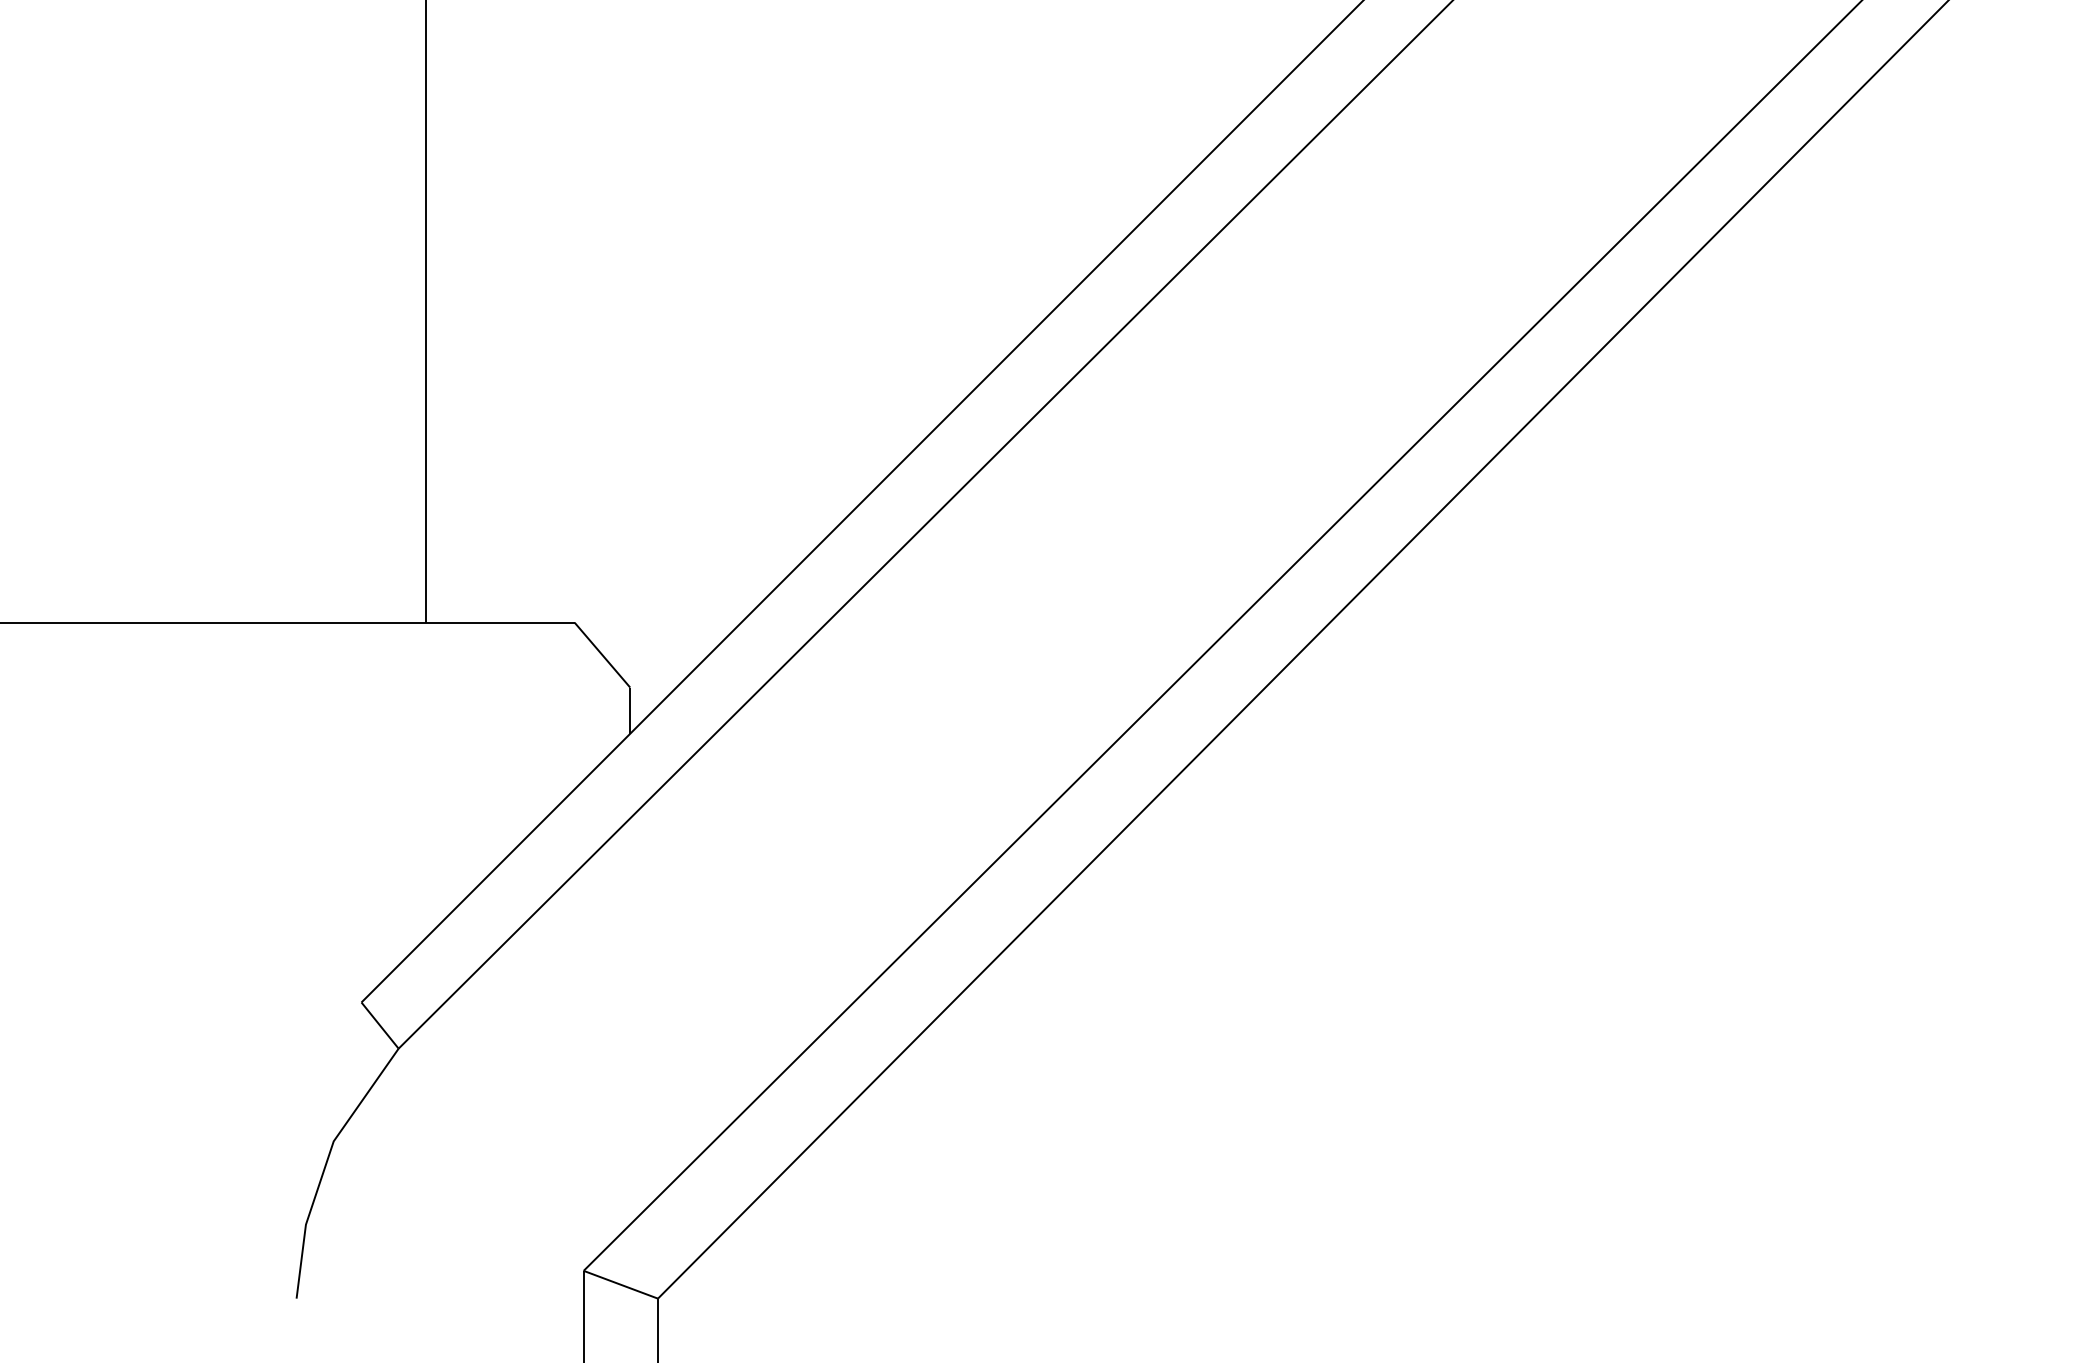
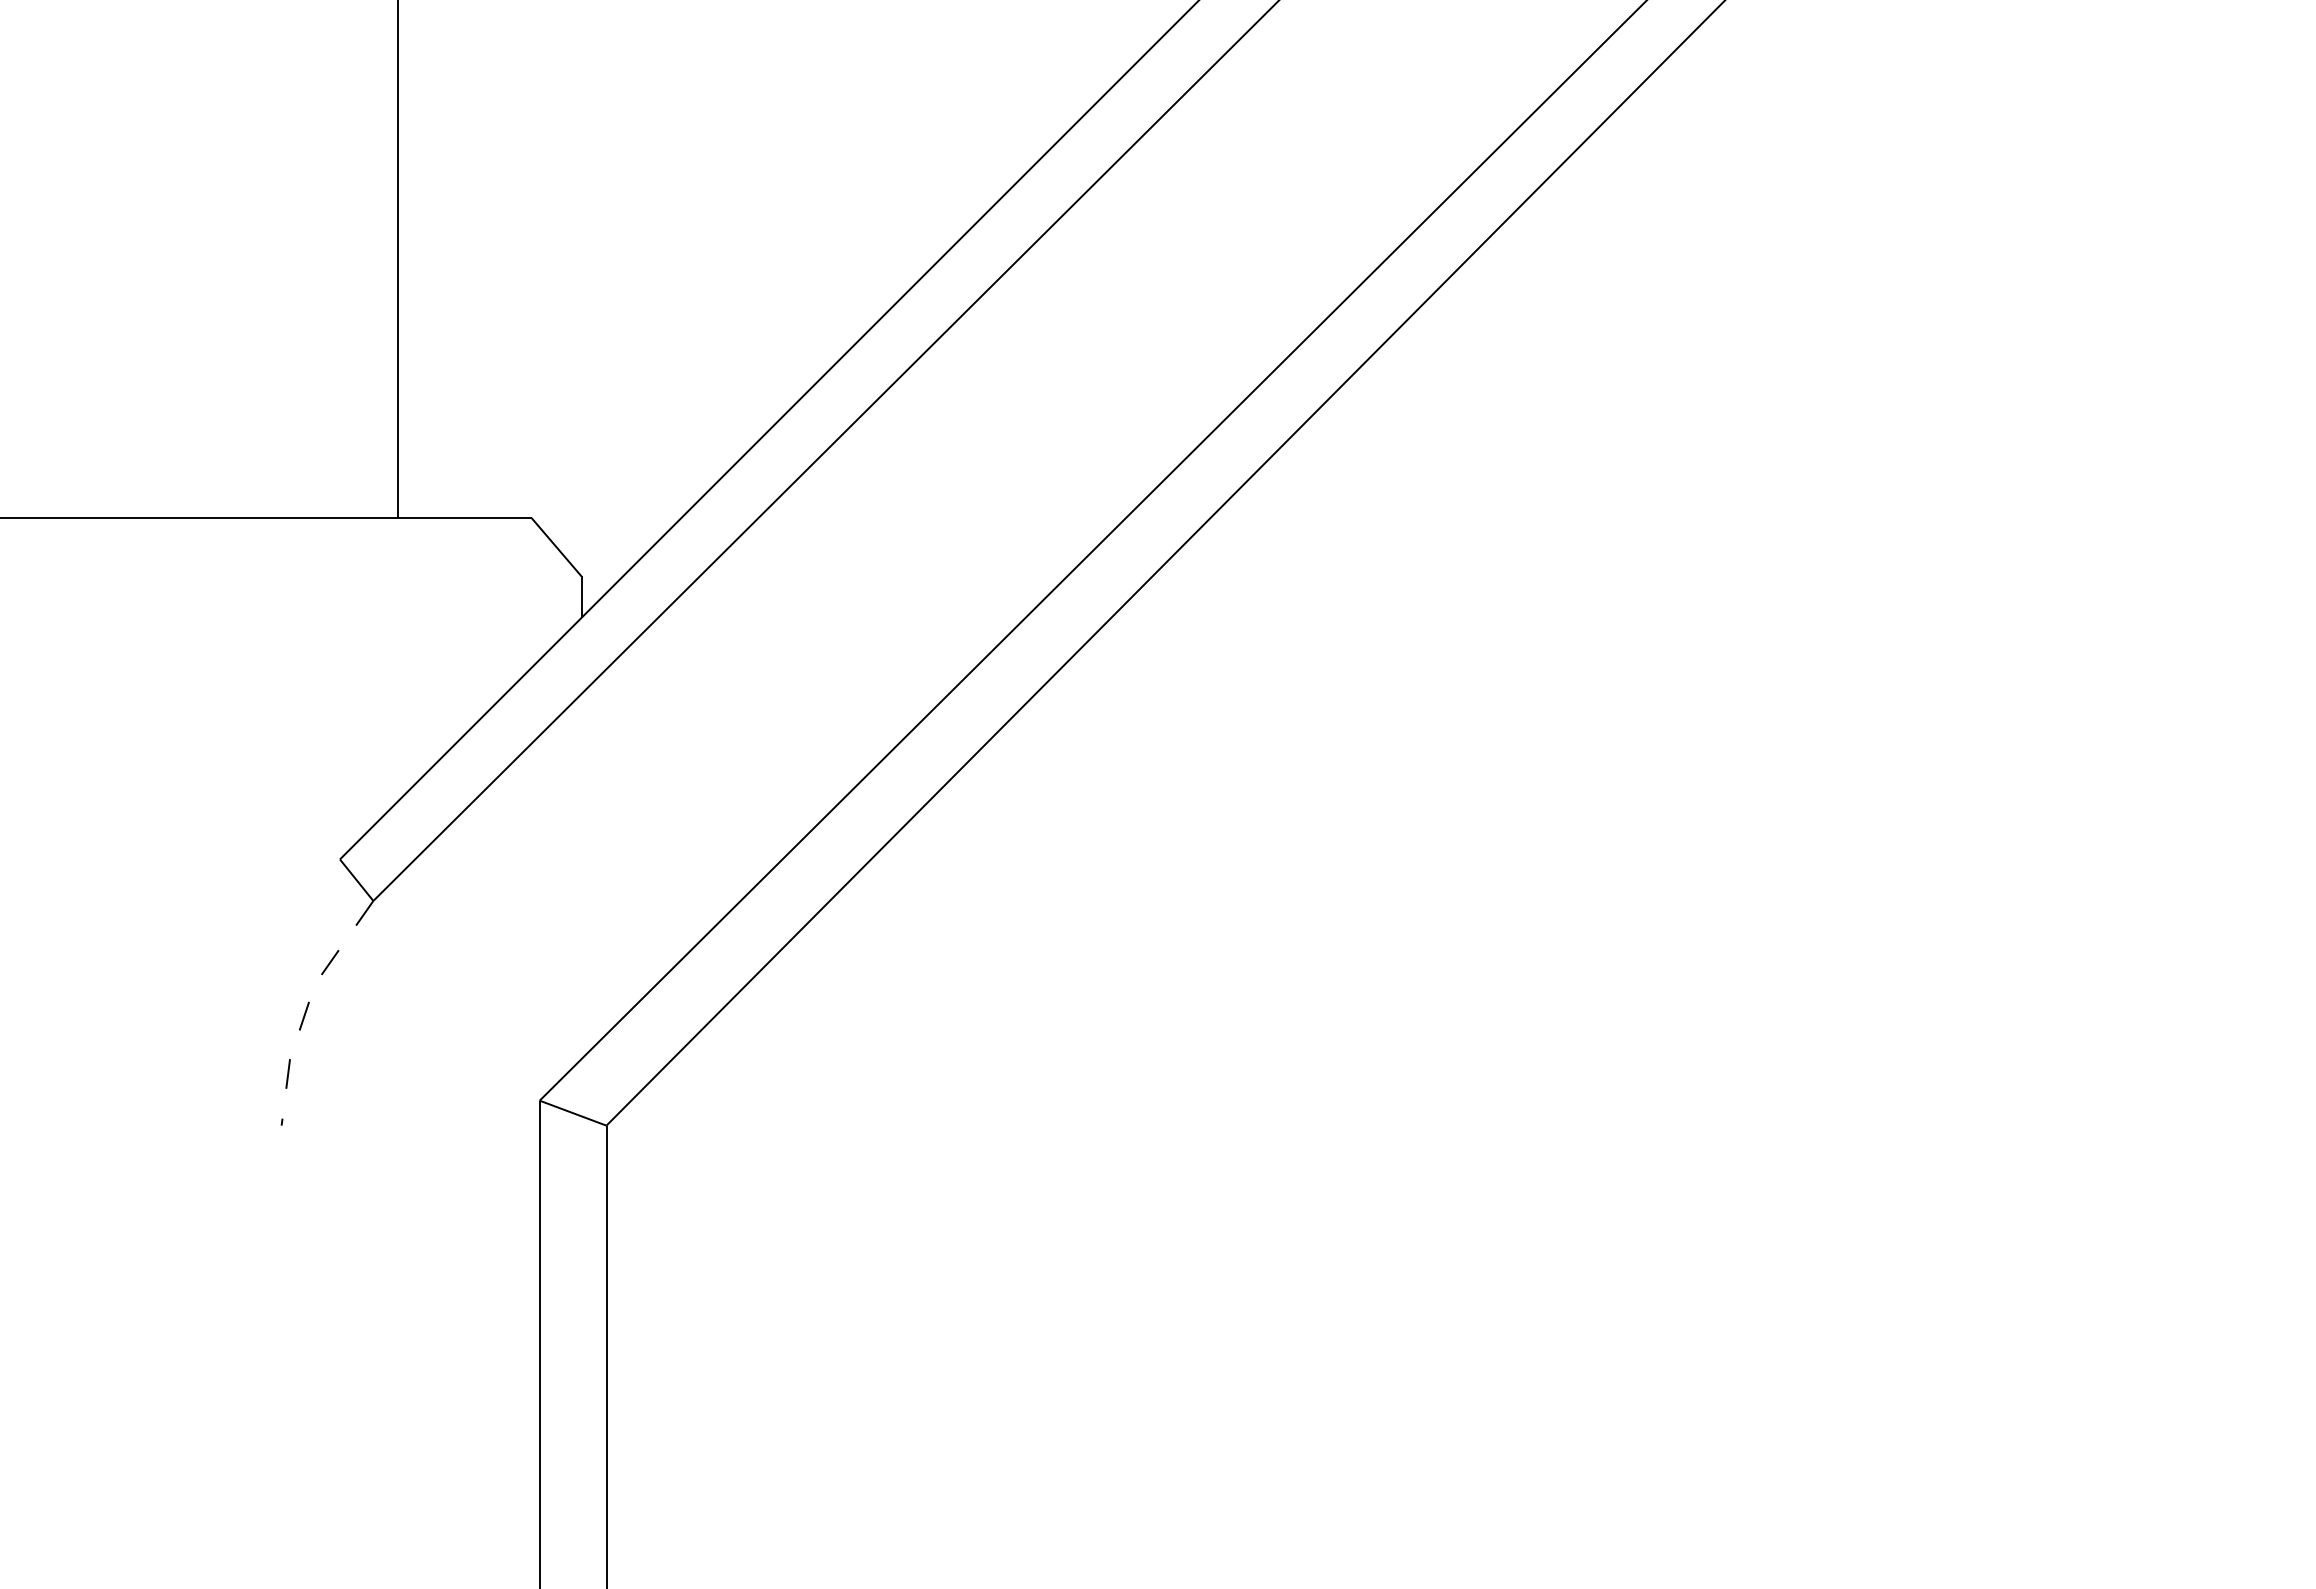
line: (325, 1166) -> (307, 1006), solid -> dashed

